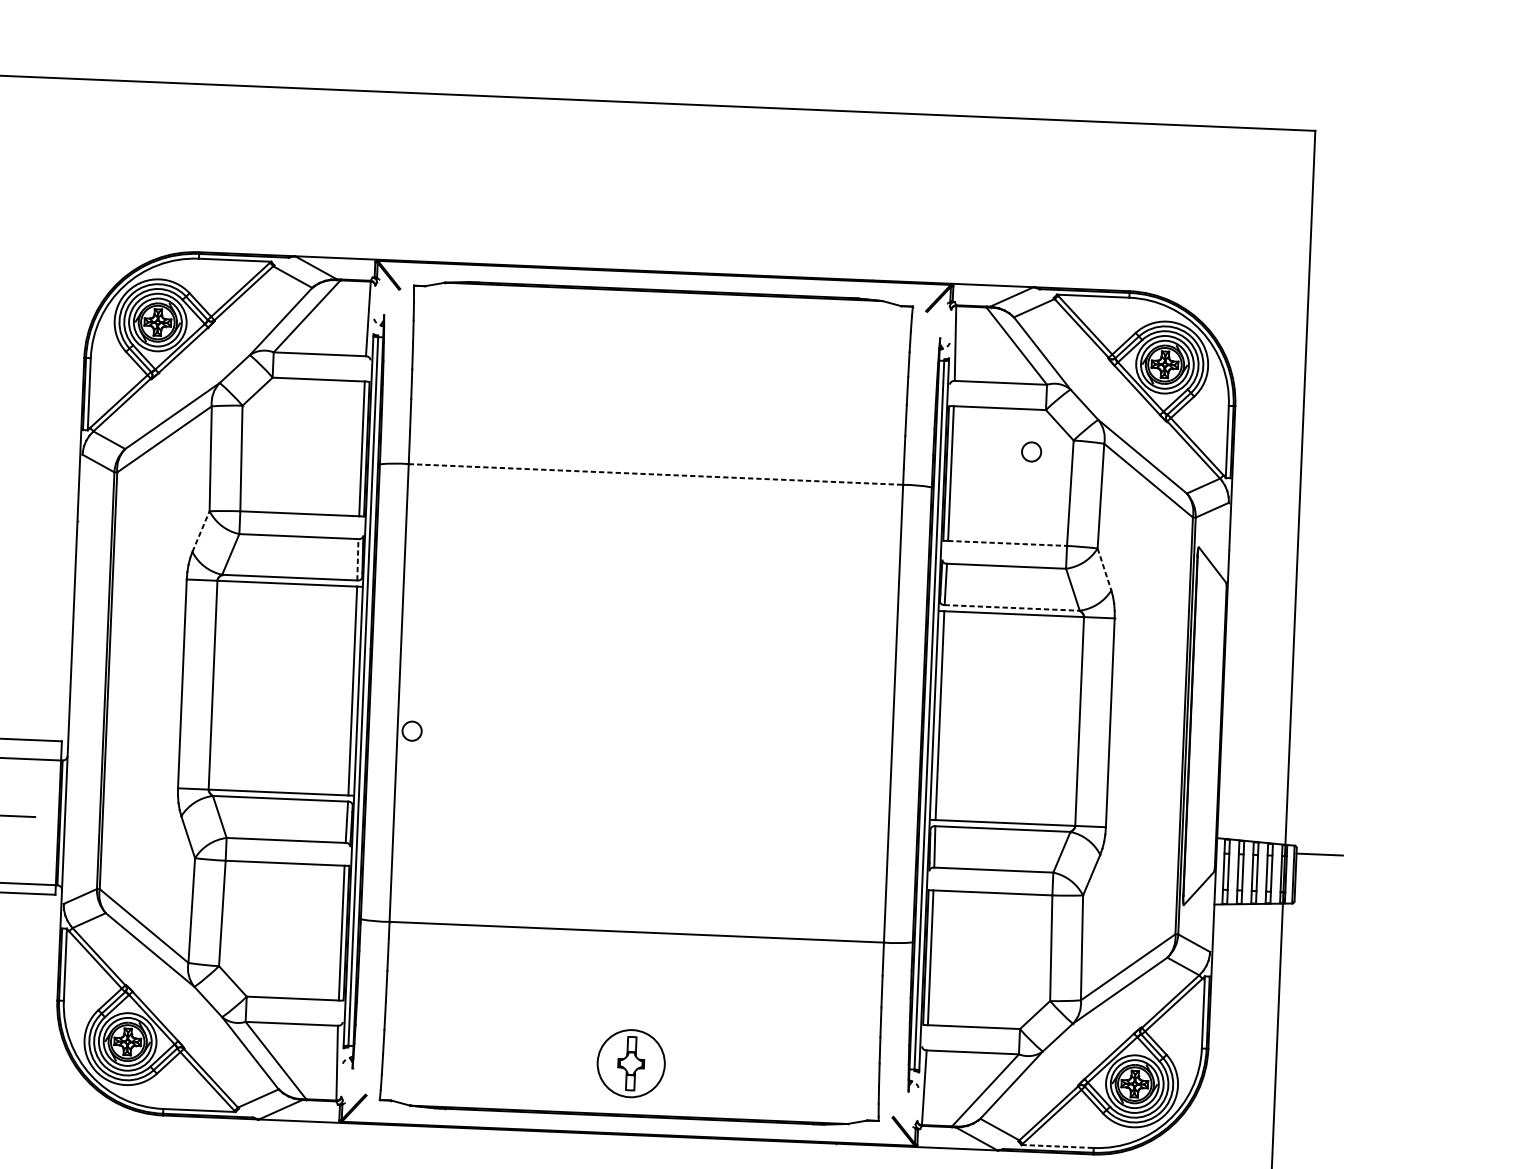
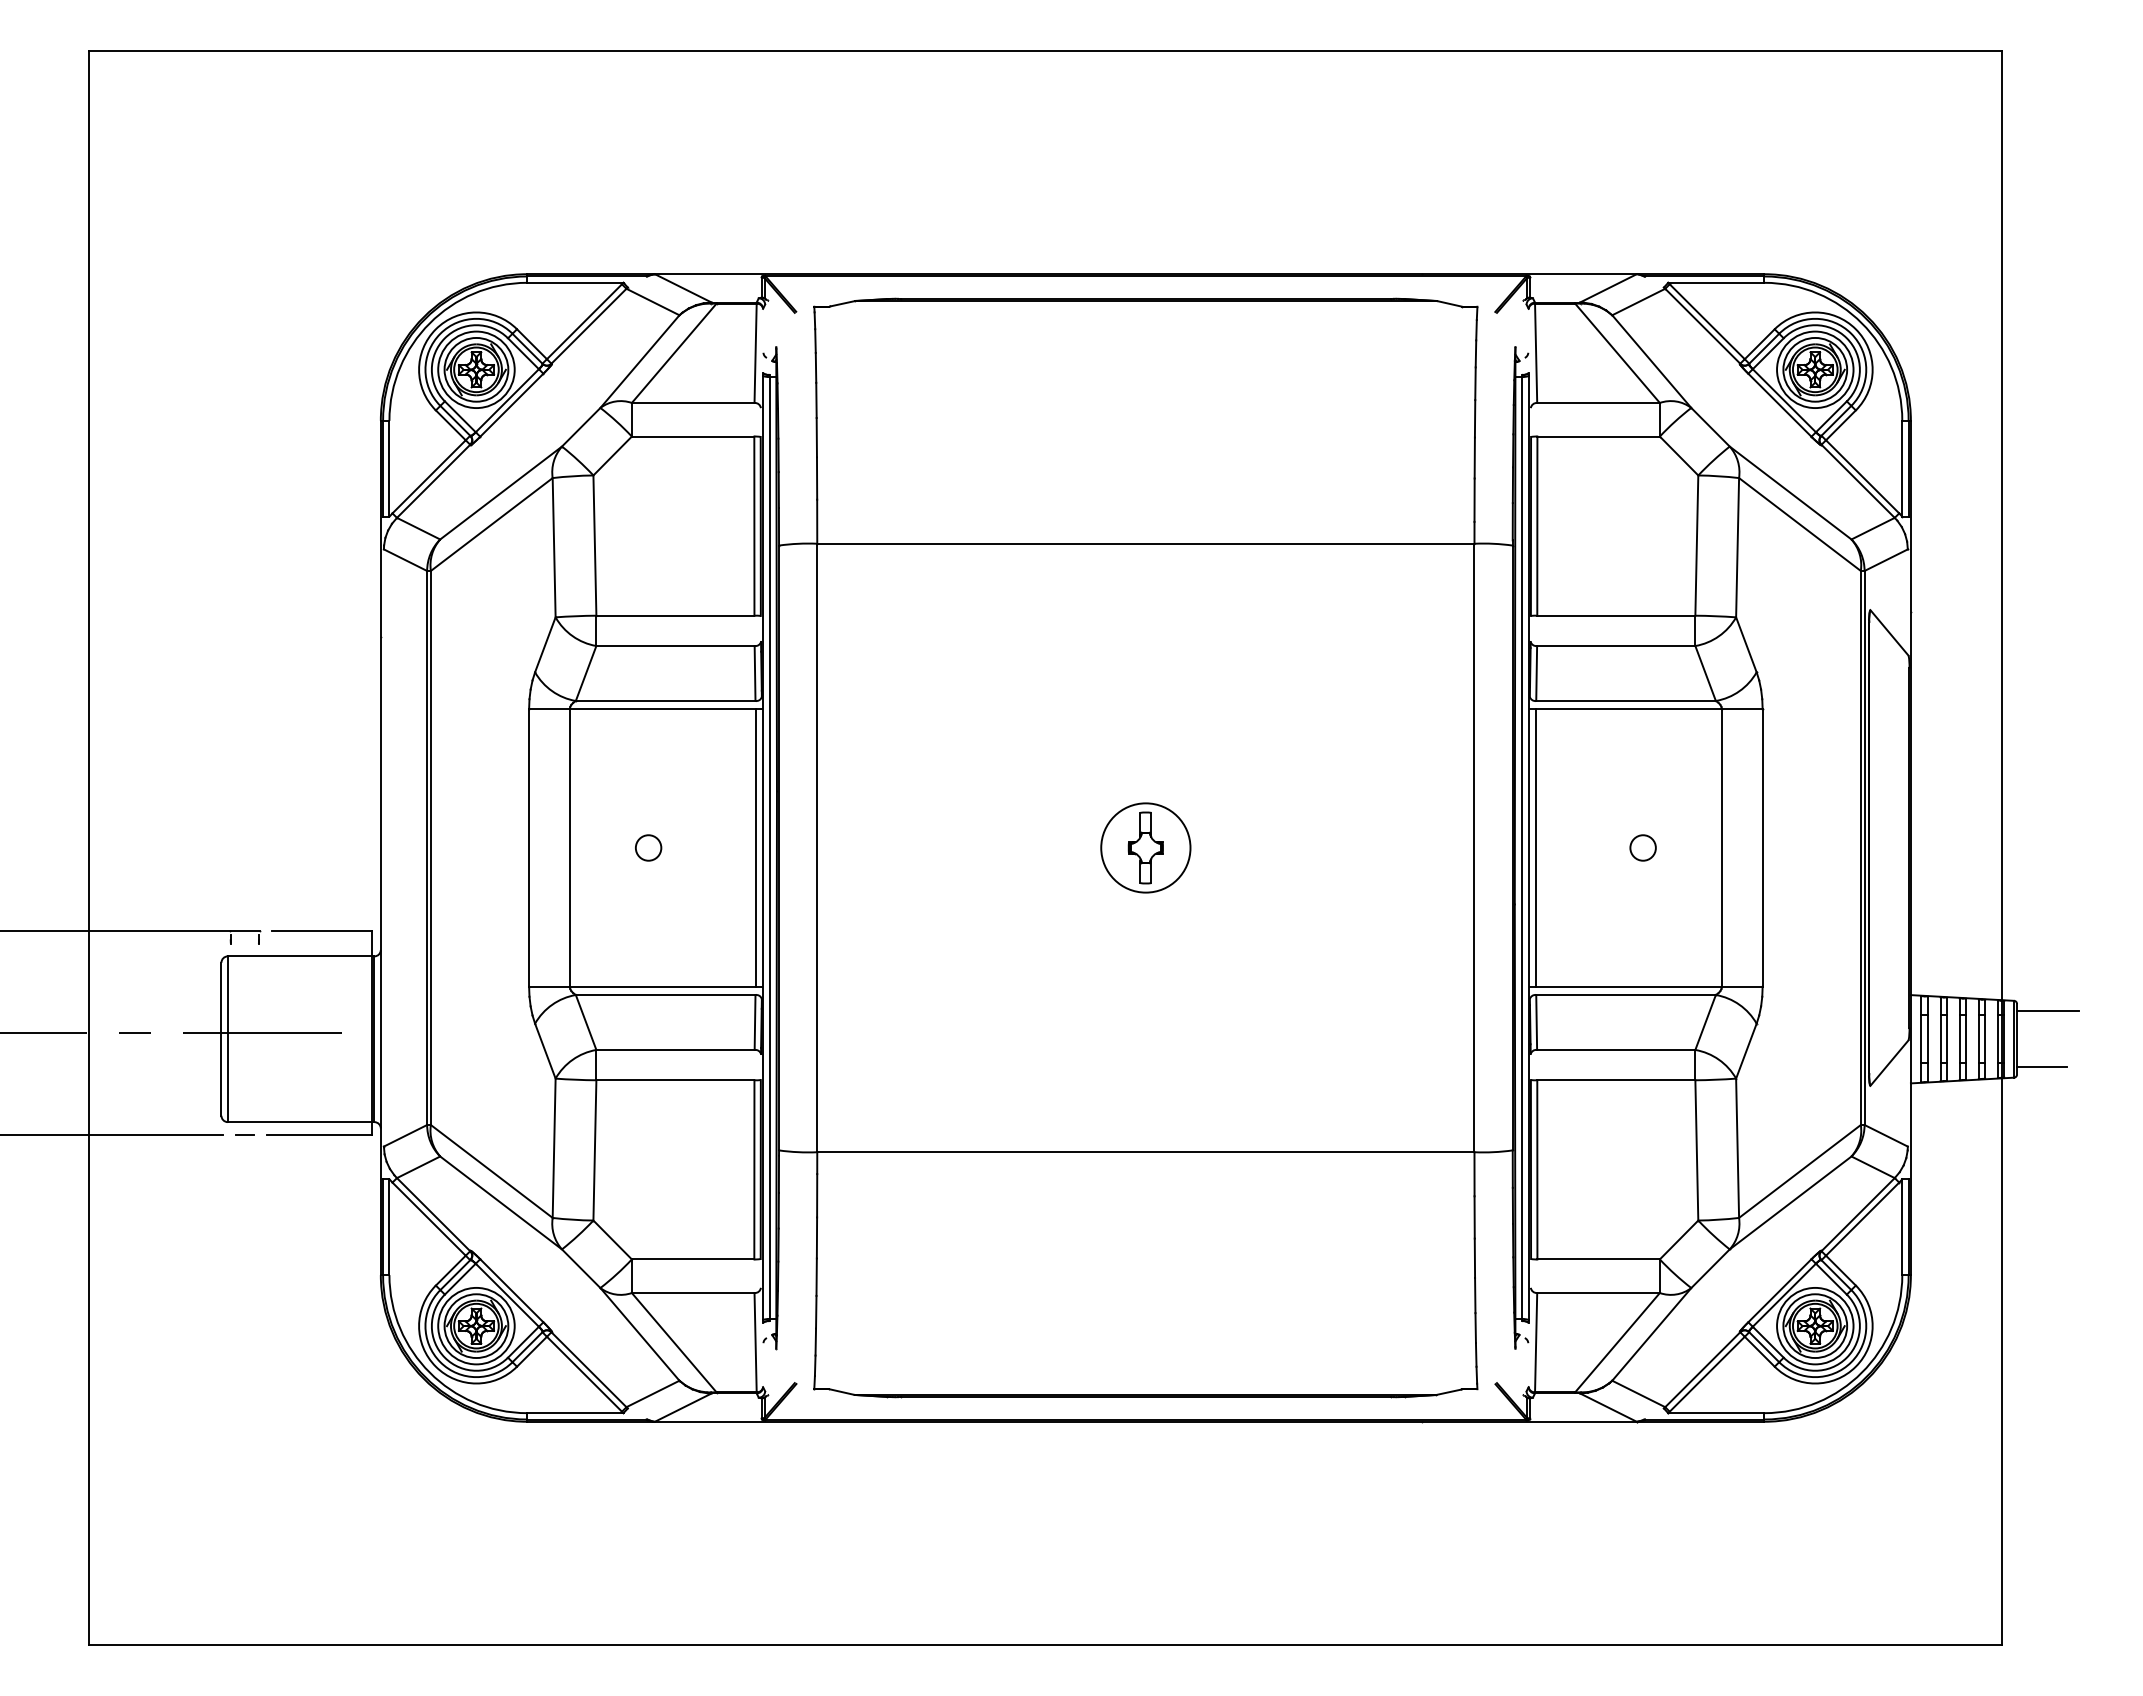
circle: (1031, 451) -> (1642, 847), moved
line: (655, 474) -> (1145, 543), dashed -> solid
line: (201, 531) -> (545, 644), dashed -> solid
line: (1007, 543) -> (1616, 615), dashed -> solid
line: (358, 559) -> (755, 673), dashed -> solid
line: (1104, 569) -> (1746, 645), dashed -> solid
line: (1012, 608) -> (1626, 701), dashed -> solid
circle: (412, 730) -> (648, 847), moved
line: (1313, 896) -> (2041, 1067), added
part: (630, 1063) -> (1145, 847), moved
line: (1057, 1146) -> (1716, 1413), dashed -> solid

